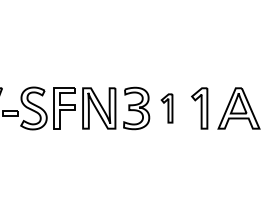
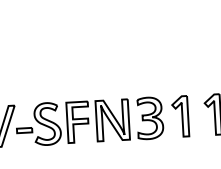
part: (166, 108) -> (179, 116), size x1.43

